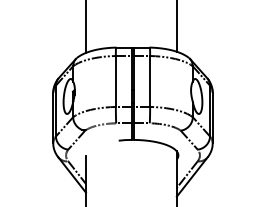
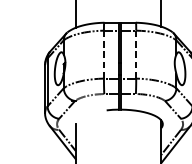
line: (115, 80) -> (103, 53), solid -> dashed
line: (150, 81) -> (136, 54), solid -> dashed

